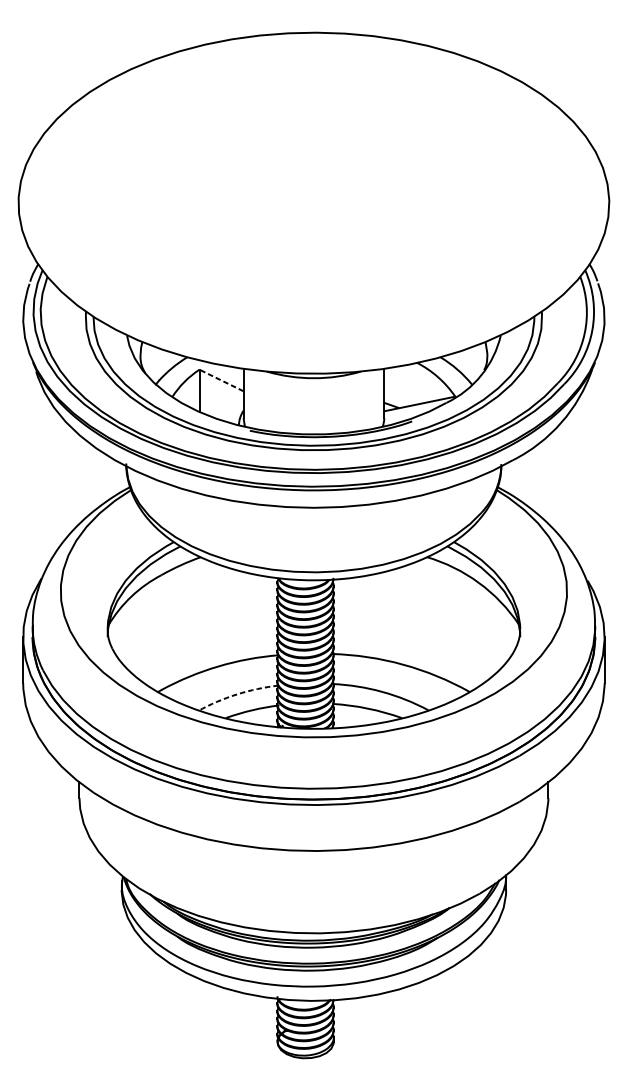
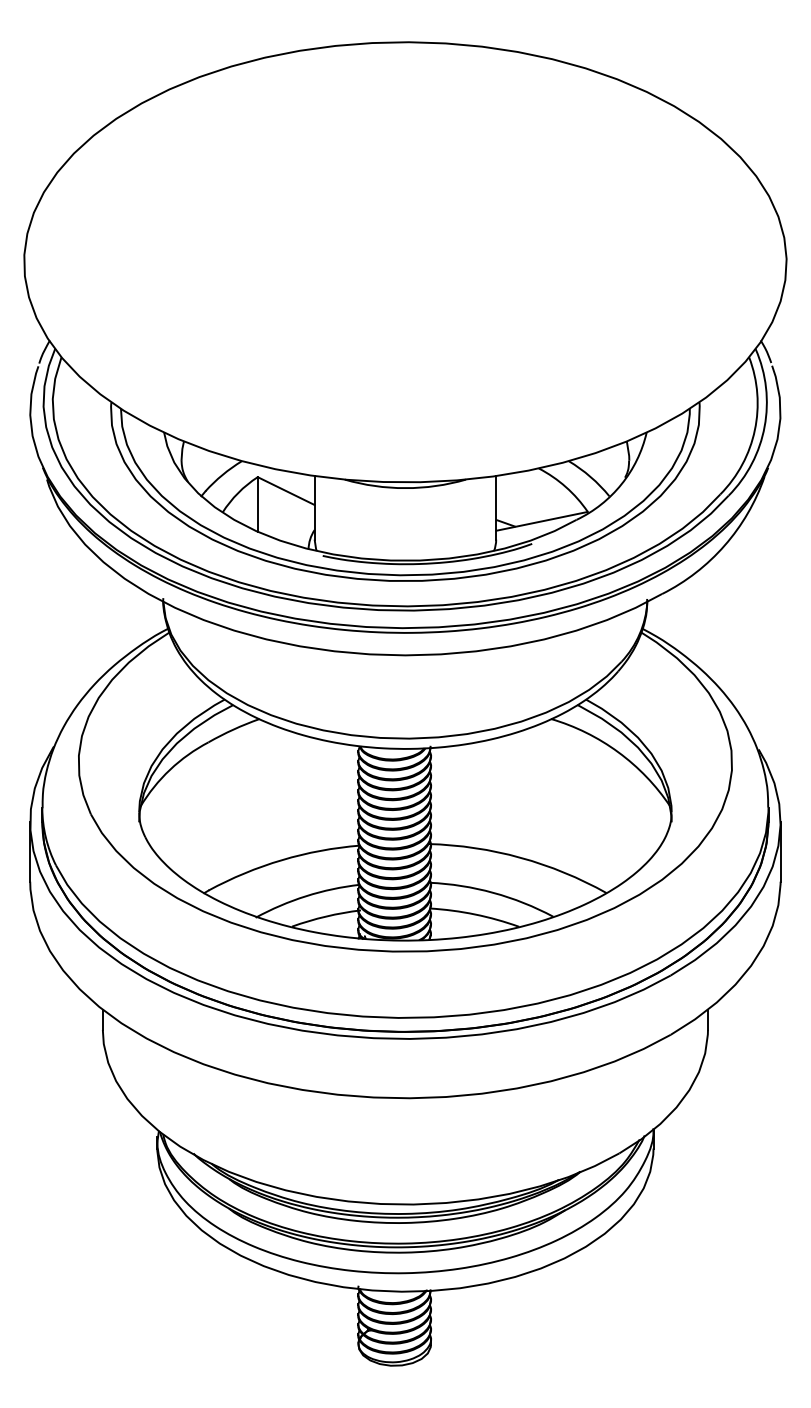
line: (221, 380) -> (286, 491), dashed -> solid
arc: (237, 694) -> (306, 896), dashed -> solid

